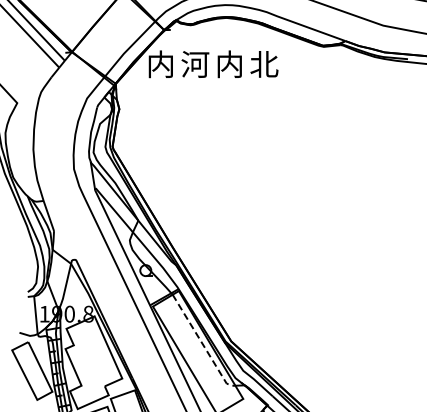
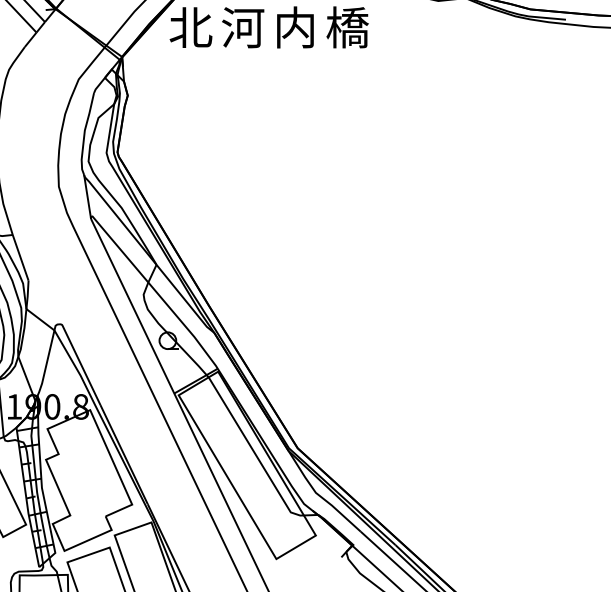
text: (161, 64) -> (191, 27), 内 -> 北
text: (264, 64) -> (348, 27), 北 -> 橋
line: (203, 344) -> (255, 452), dashed -> solid

